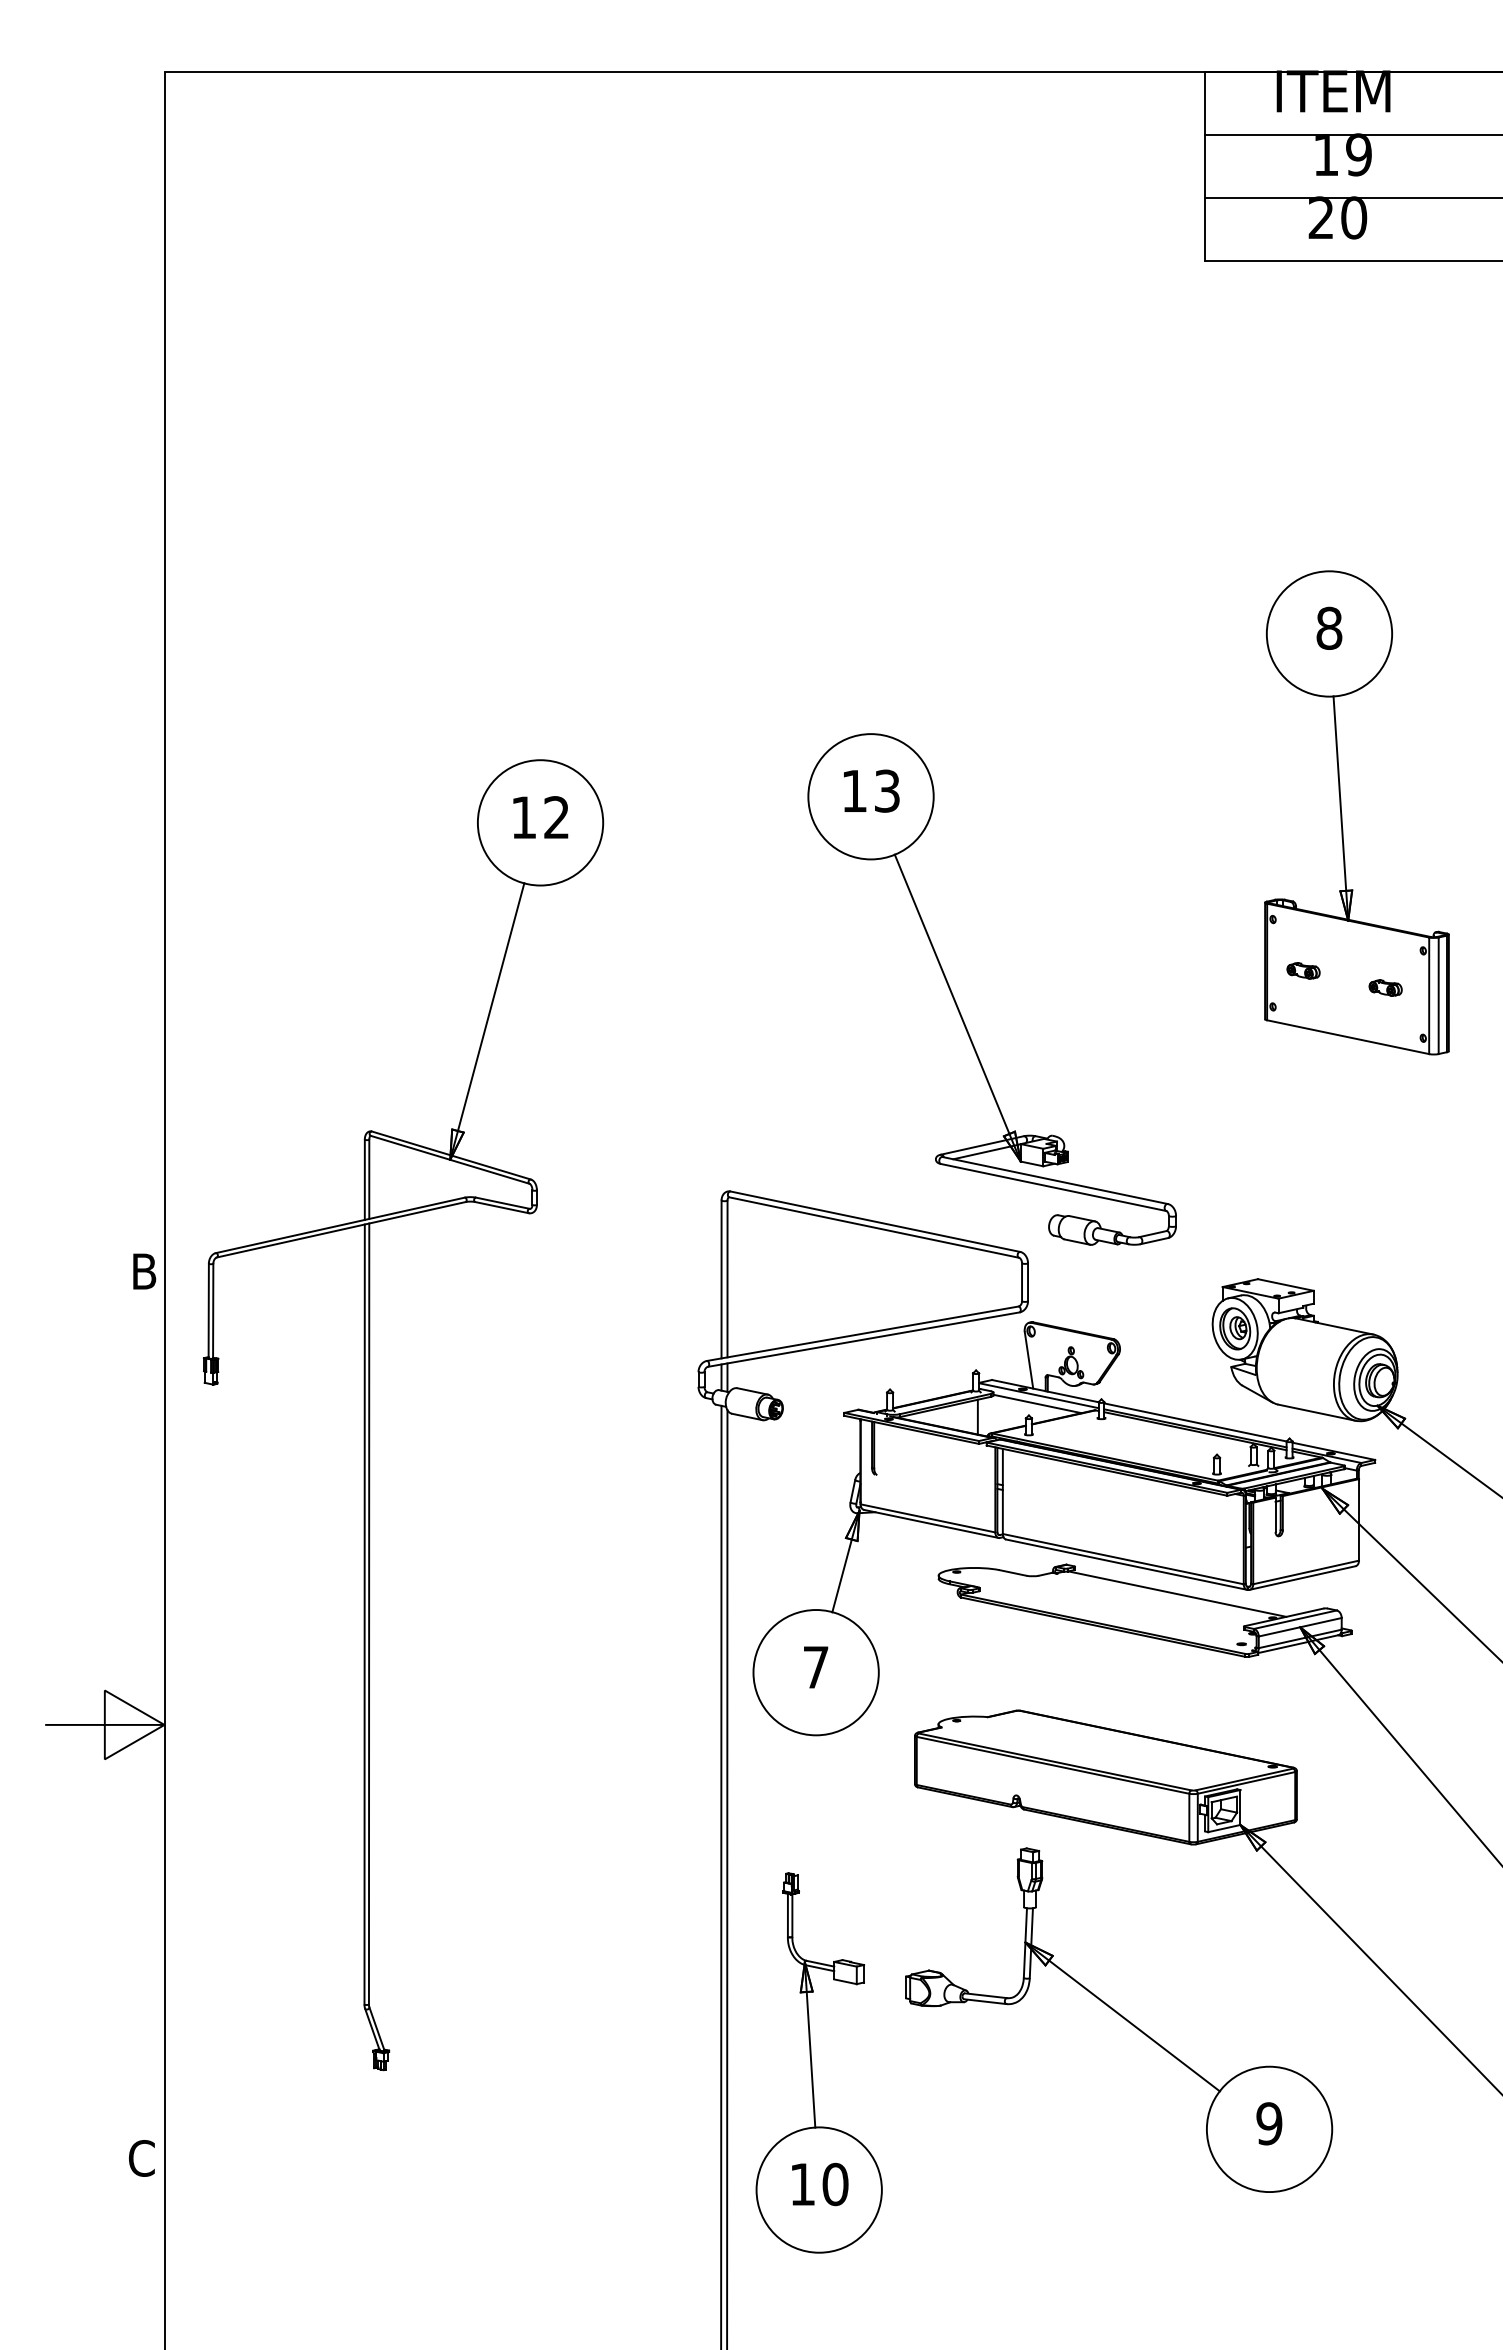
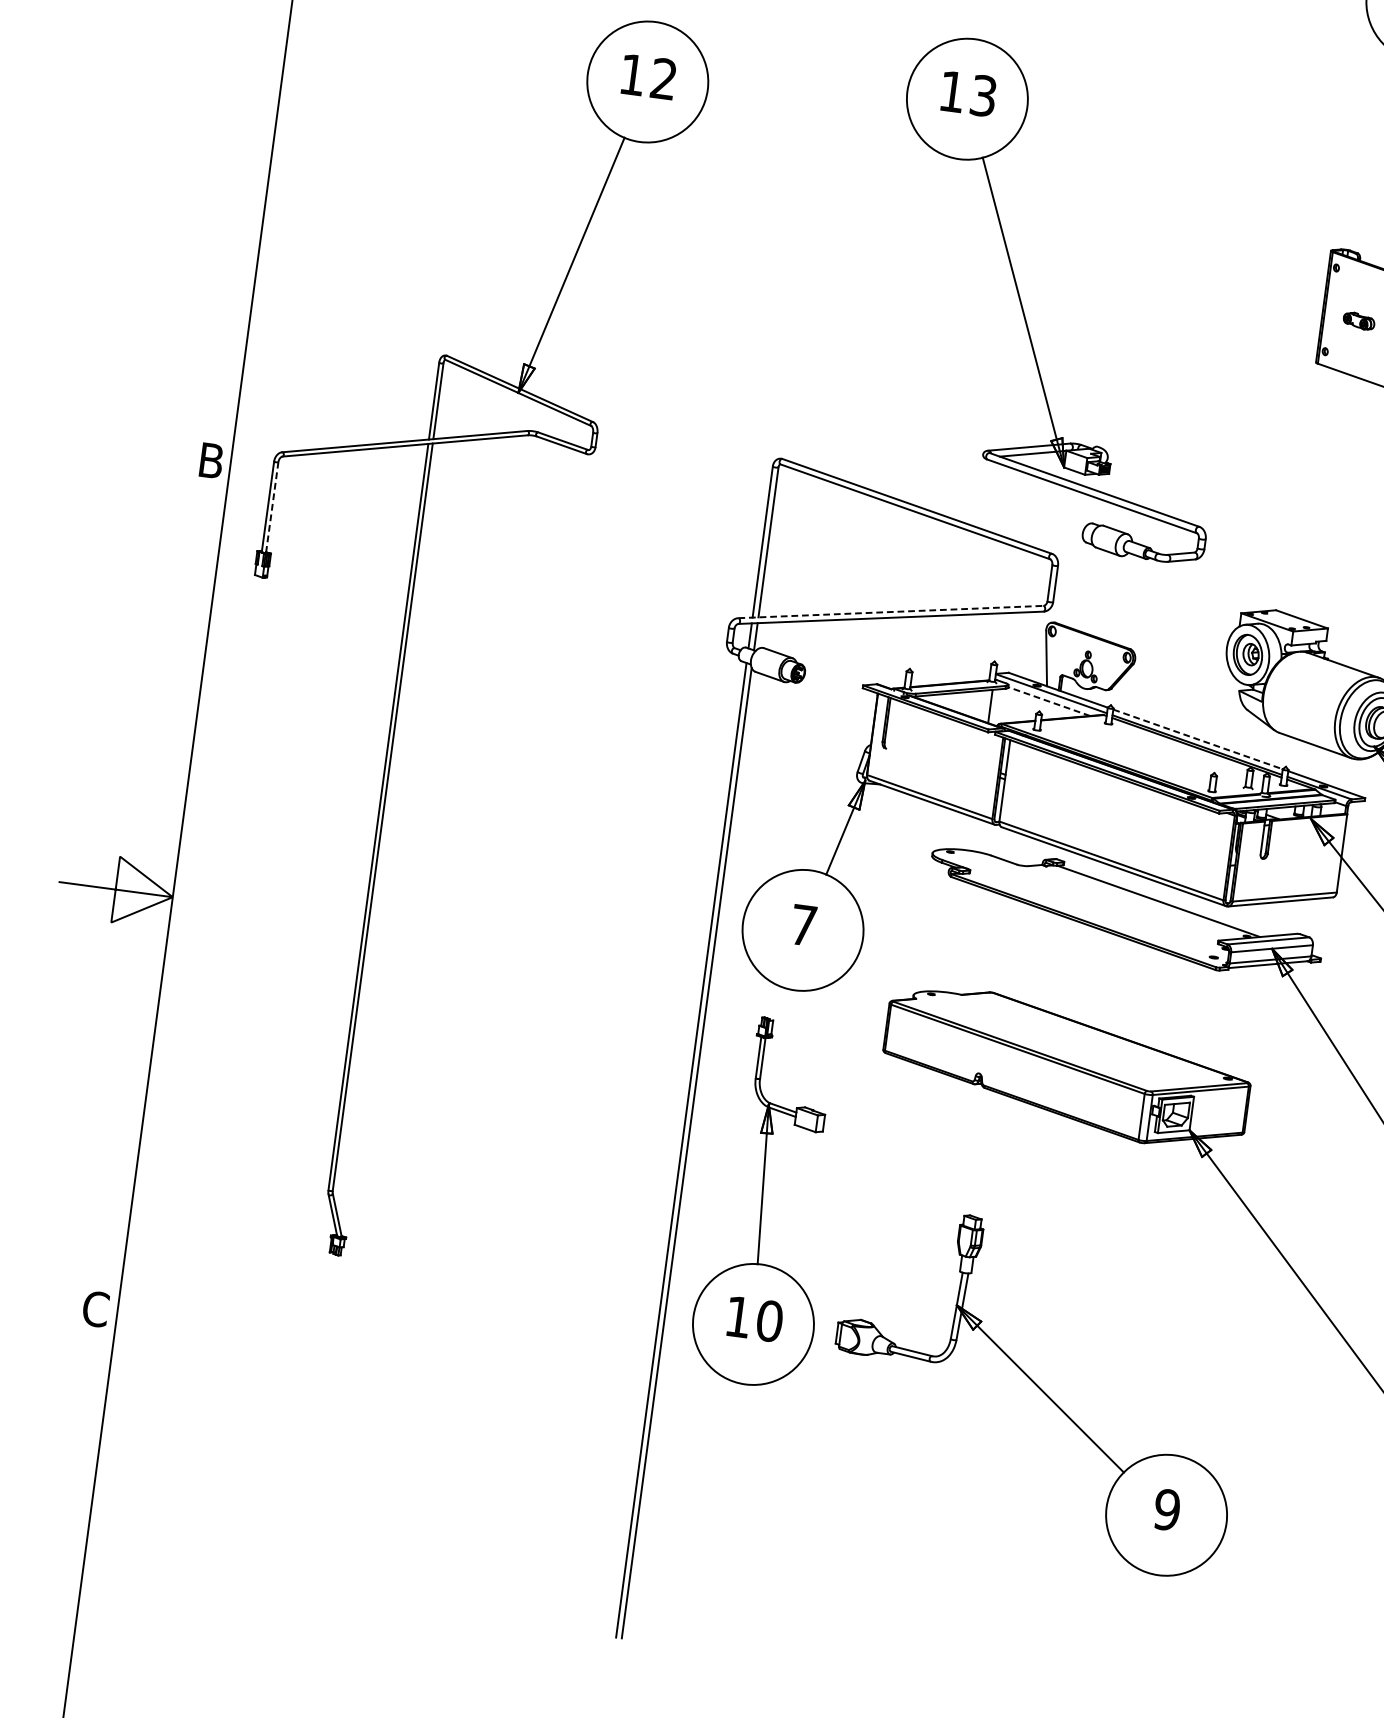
line: (213, 1310) -> (272, 506), solid -> dashed
line: (863, 1333) -> (891, 611), solid -> dashed
line: (1037, 1403) -> (1049, 701), solid -> dashed
line: (1196, 1422) -> (1198, 739), solid -> dashed
part: (1119, 2019) -> (1037, 1390), moved
part: (818, 2062) -> (769, 1202), moved

